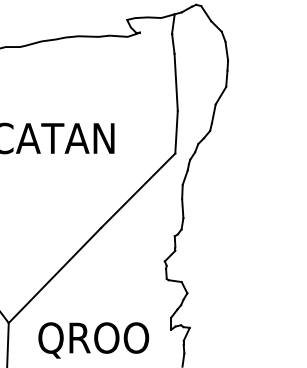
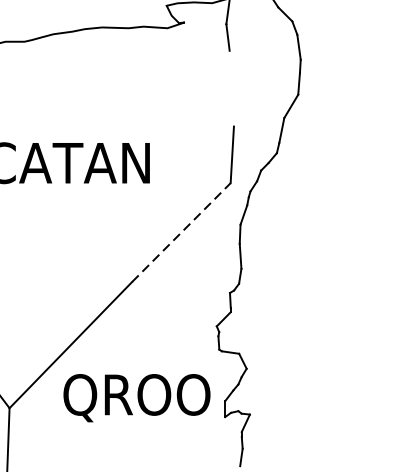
line: (175, 81) -> (230, 87), removed
line: (138, 190) -> (181, 232), solid -> dashed
text: (93, 340) -> (136, 398), moved

